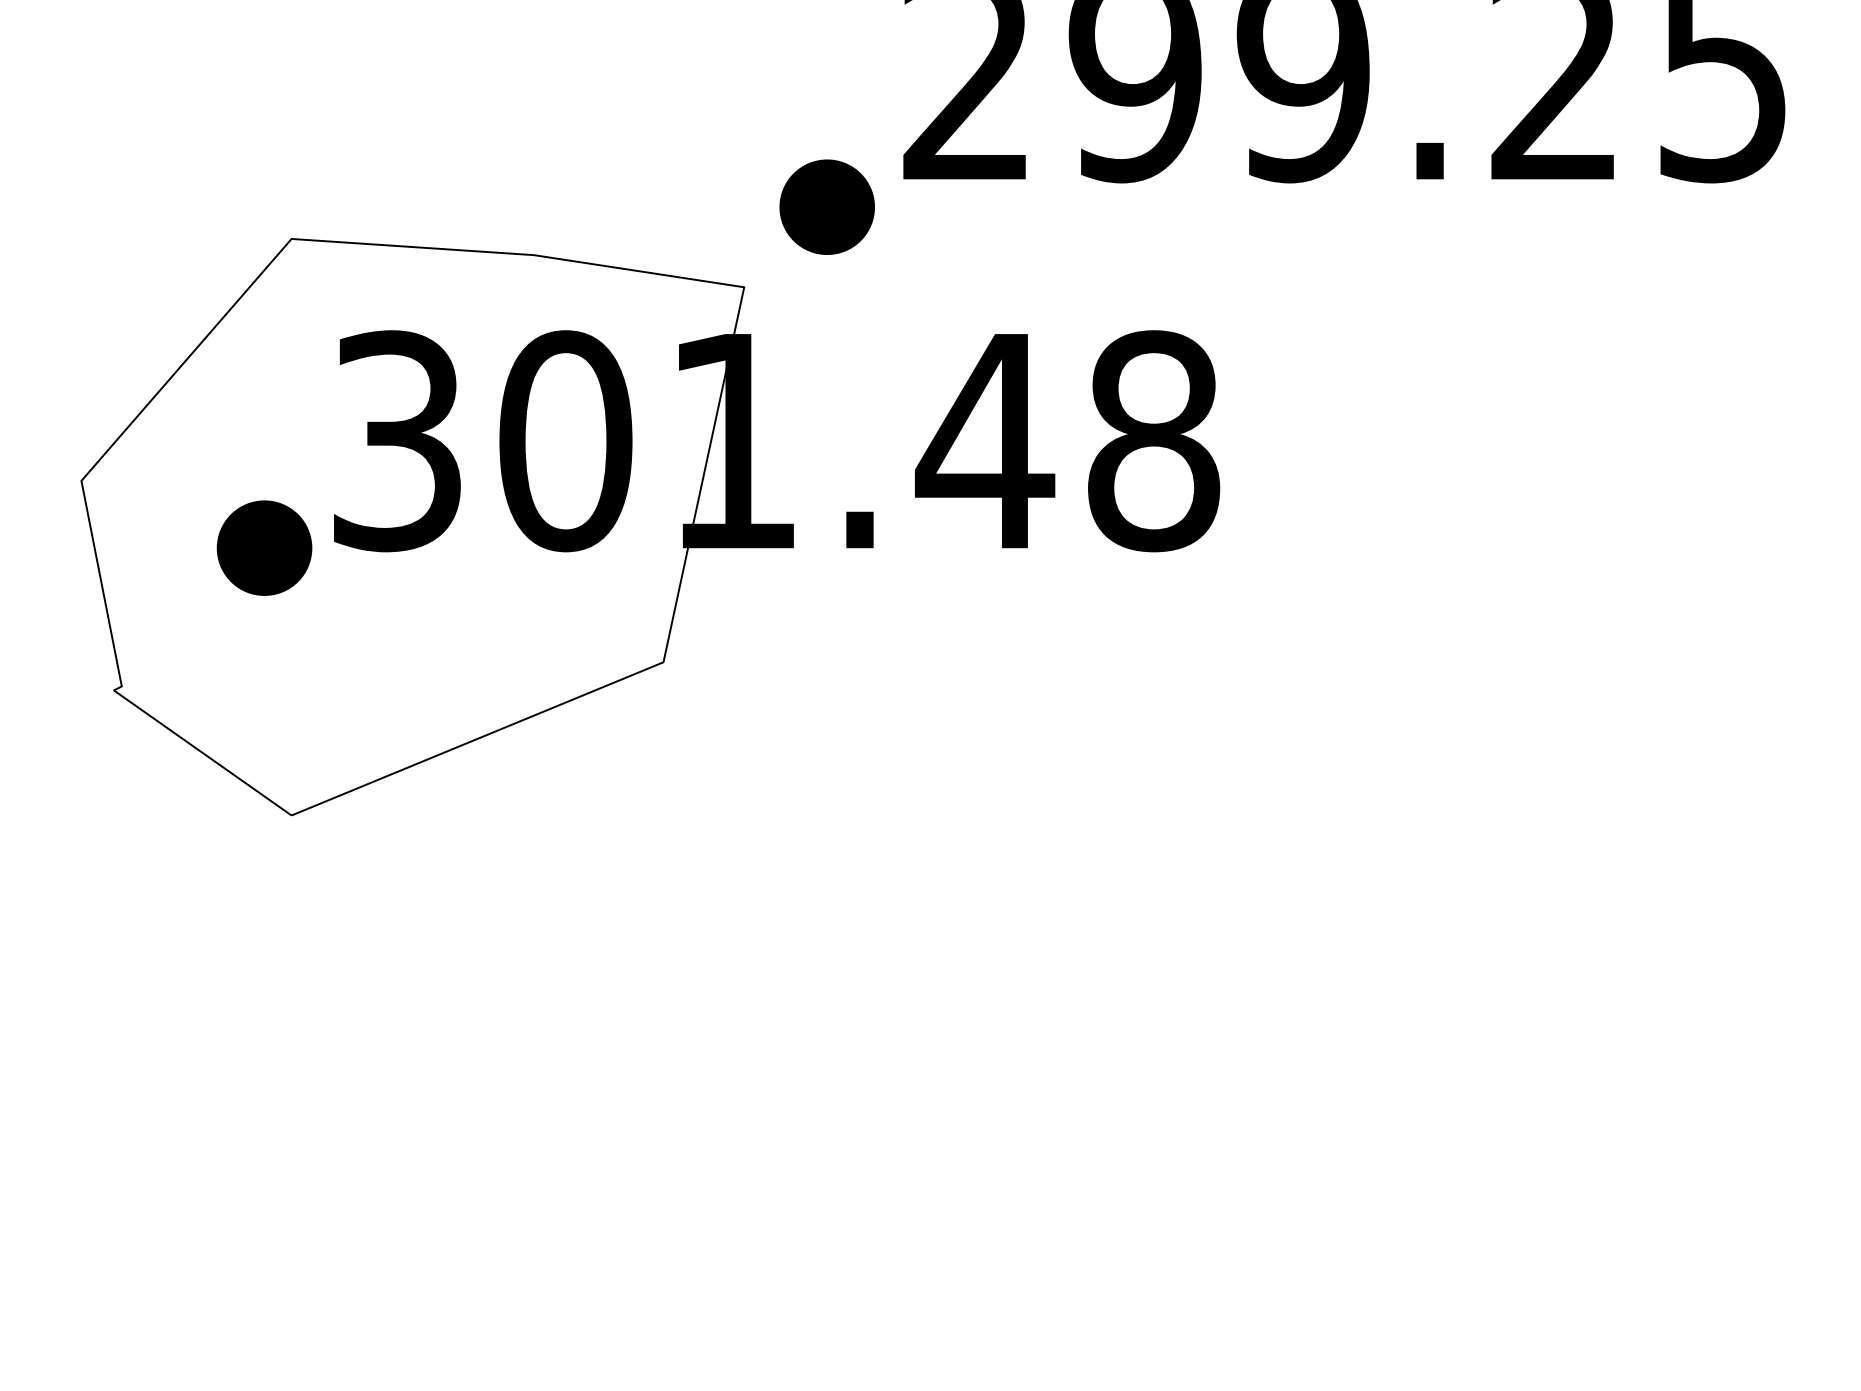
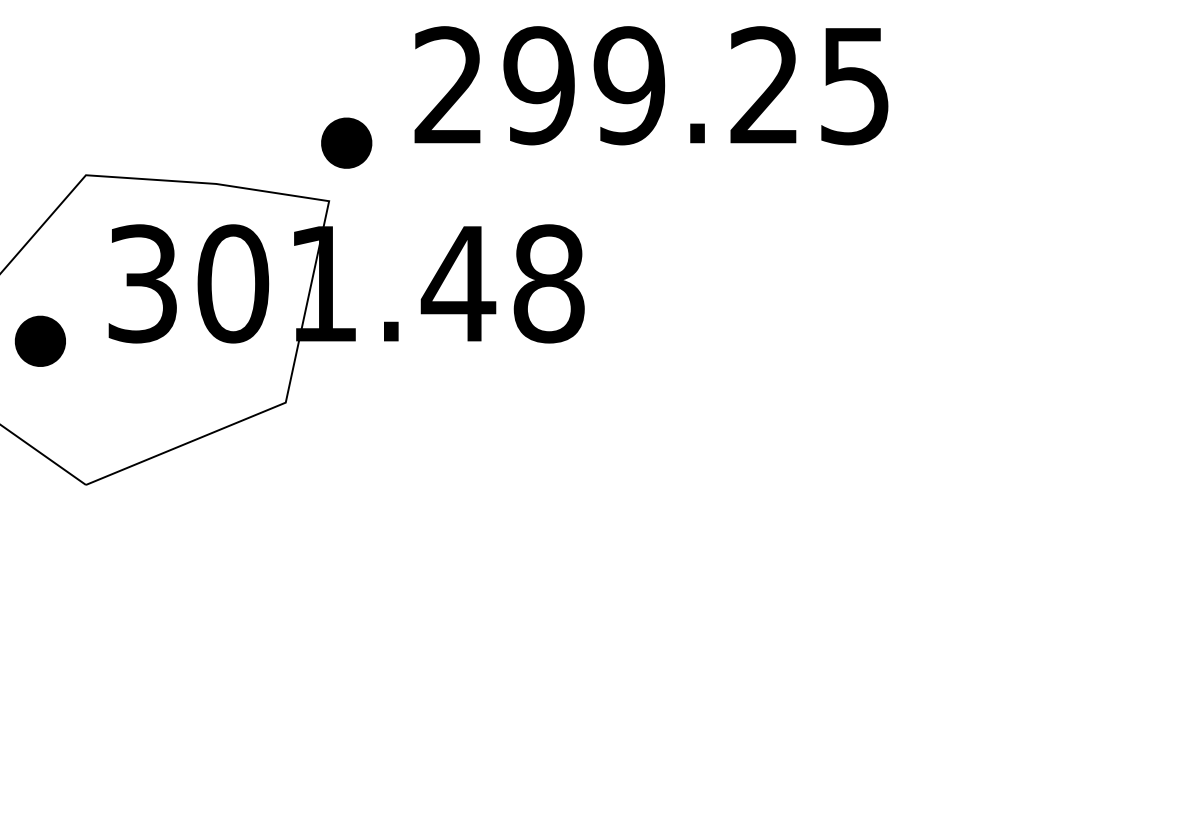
part: (826, 205) -> (346, 142), moved
part: (262, 546) -> (39, 340), moved

